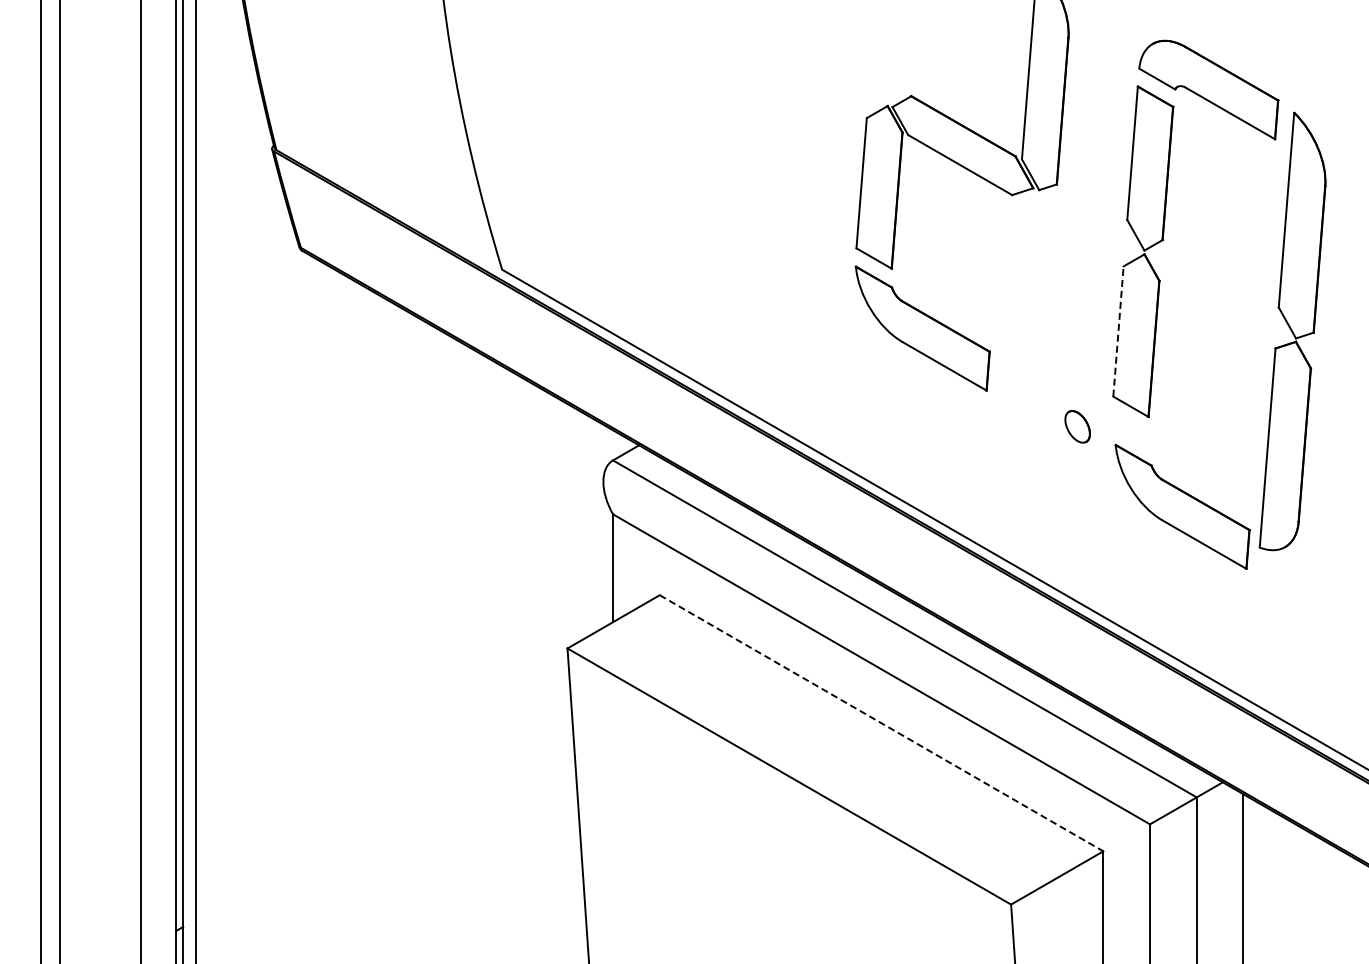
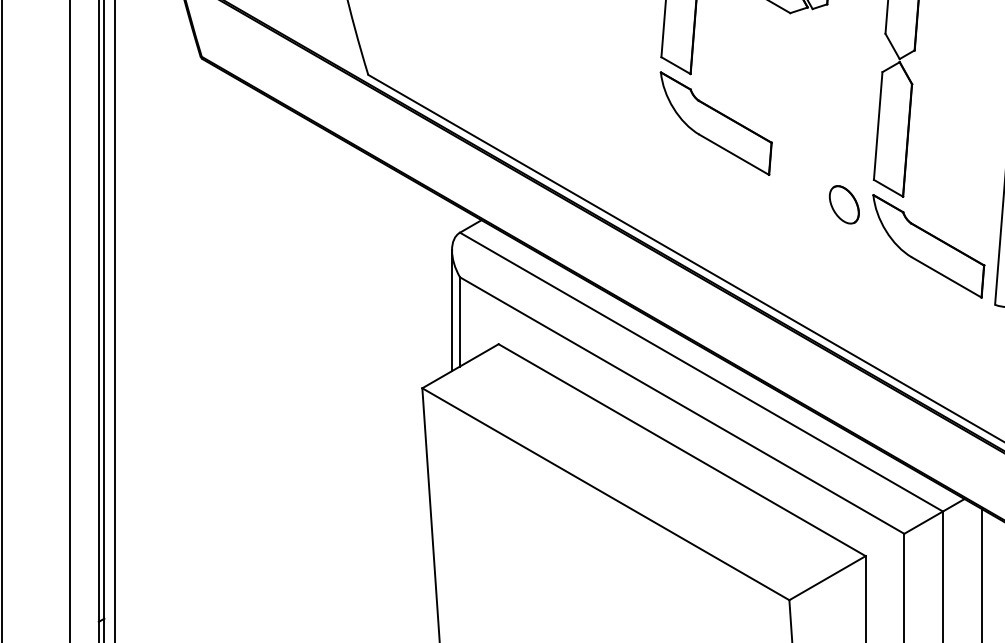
line: (1118, 331) -> (878, 126), dashed -> solid
part: (1077, 426) -> (844, 204), size x1.43
part: (1182, 506) -> (928, 245), moved
line: (603, 554) -> (452, 310), added
line: (881, 723) -> (682, 450), dashed -> solid

